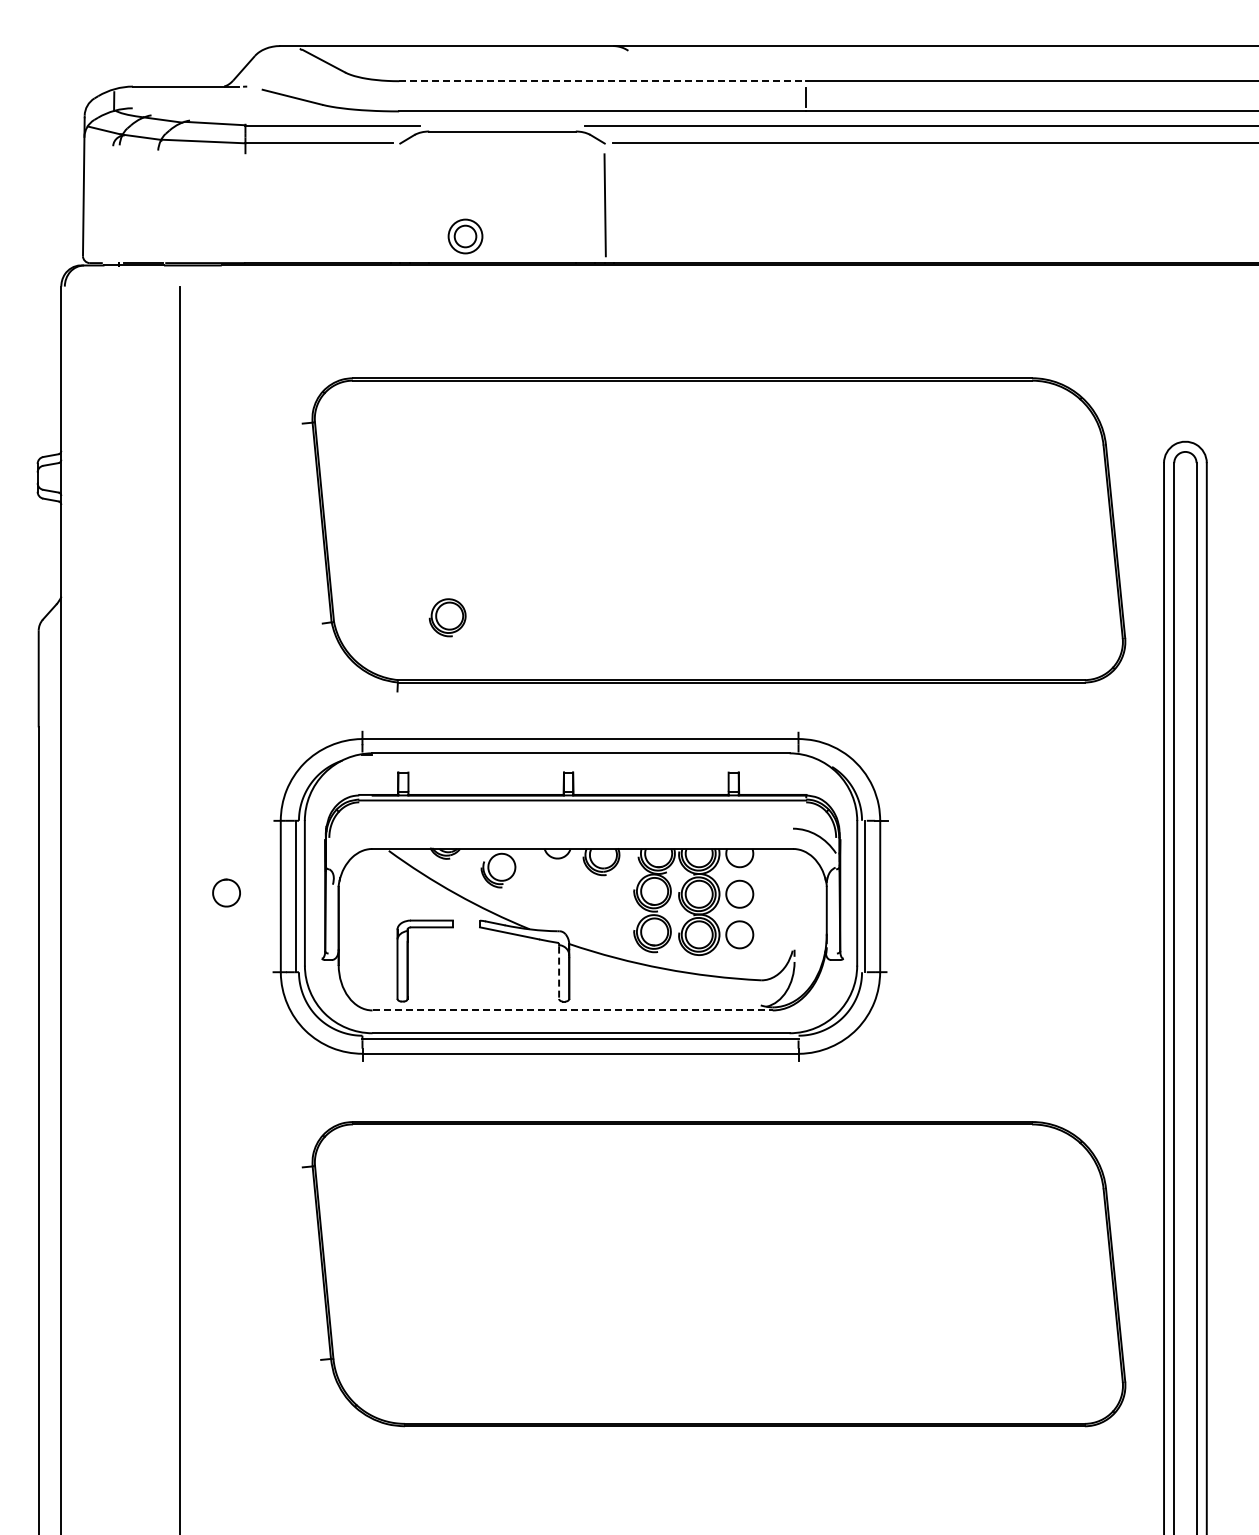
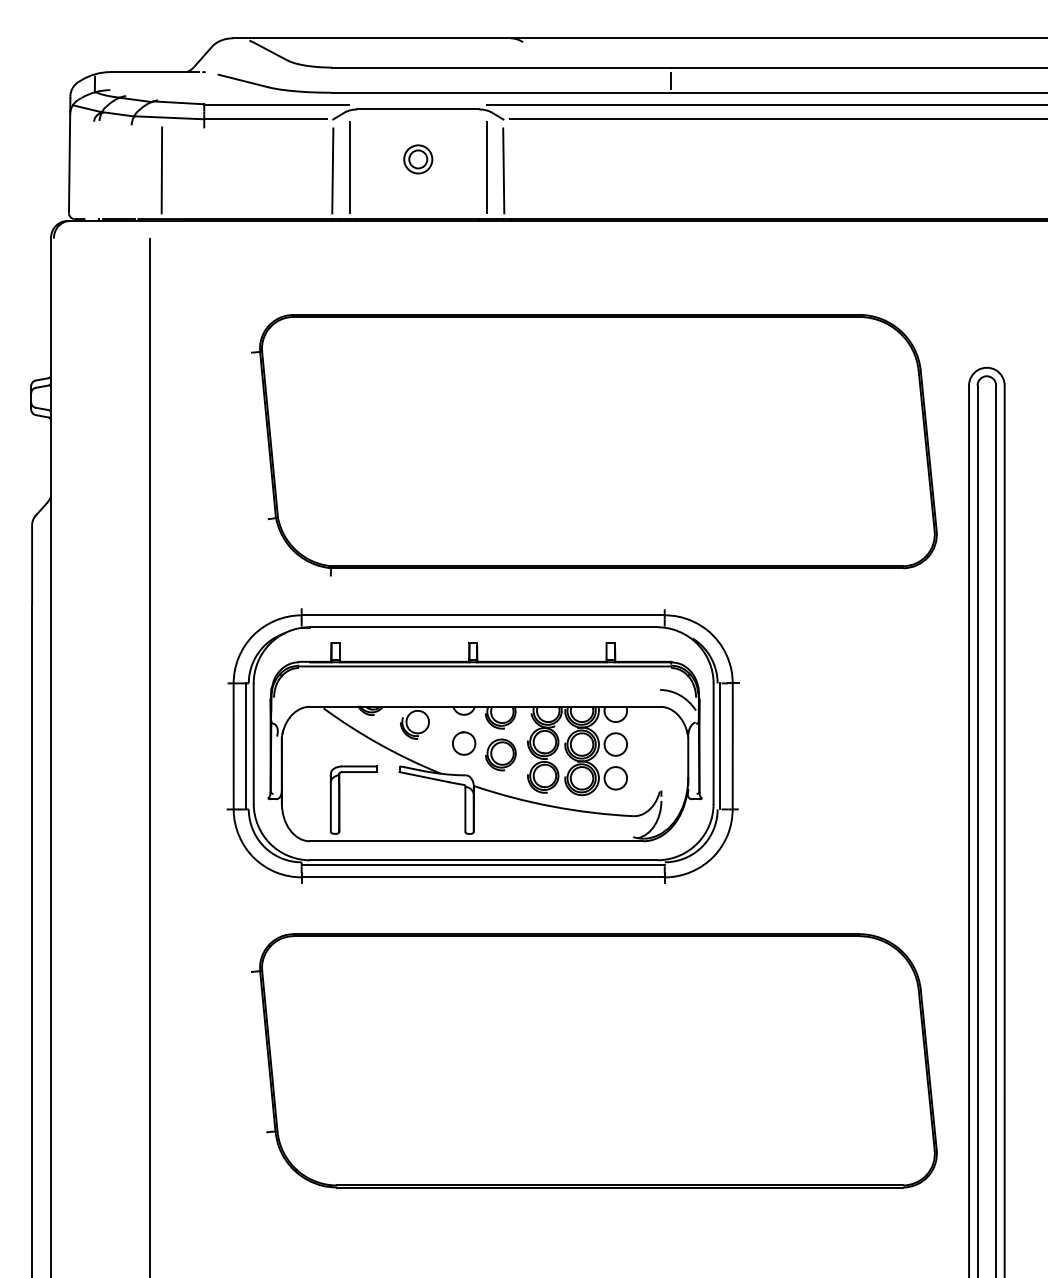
line: (602, 81) -> (501, 67), dashed -> solid
line: (420, 201) -> (349, 167), added
line: (584, 201) -> (486, 167), added
line: (194, 204) -> (161, 170), added
line: (399, 205) -> (332, 171), added
part: (465, 236) -> (418, 159), moved
part: (447, 617) -> (500, 754), moved
part: (226, 892) -> (464, 743), moved
line: (559, 973) -> (465, 810), dashed -> solid
line: (573, 1010) -> (477, 841), dashed -> solid

